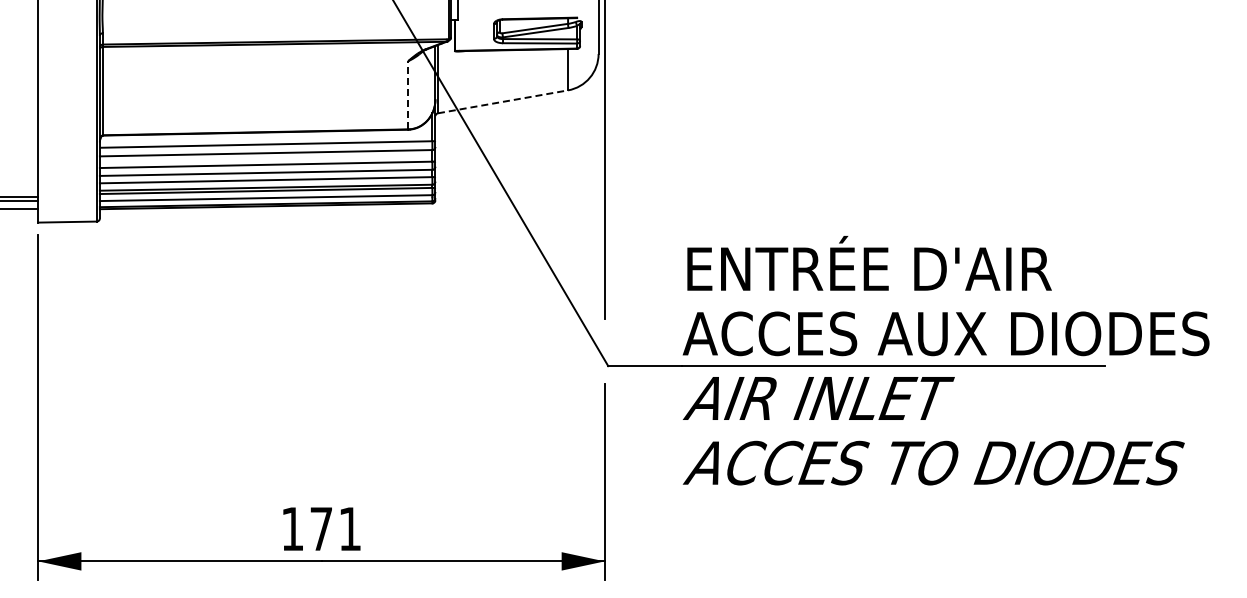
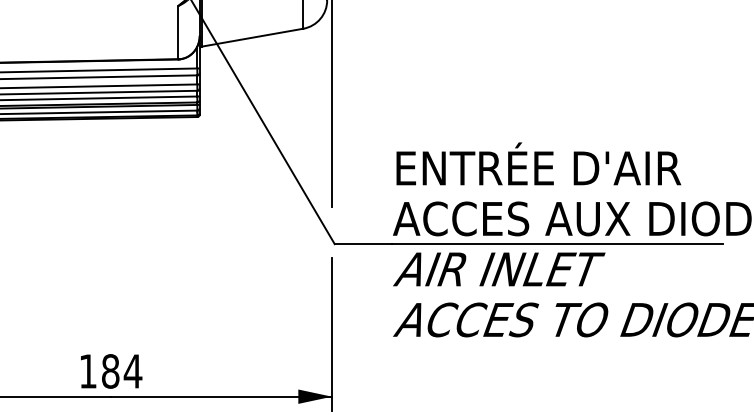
line: (408, 94) -> (178, 31), dashed -> solid
line: (503, 101) -> (252, 37), dashed -> solid
text: (336, 528) -> (122, 371), 171 -> 184

